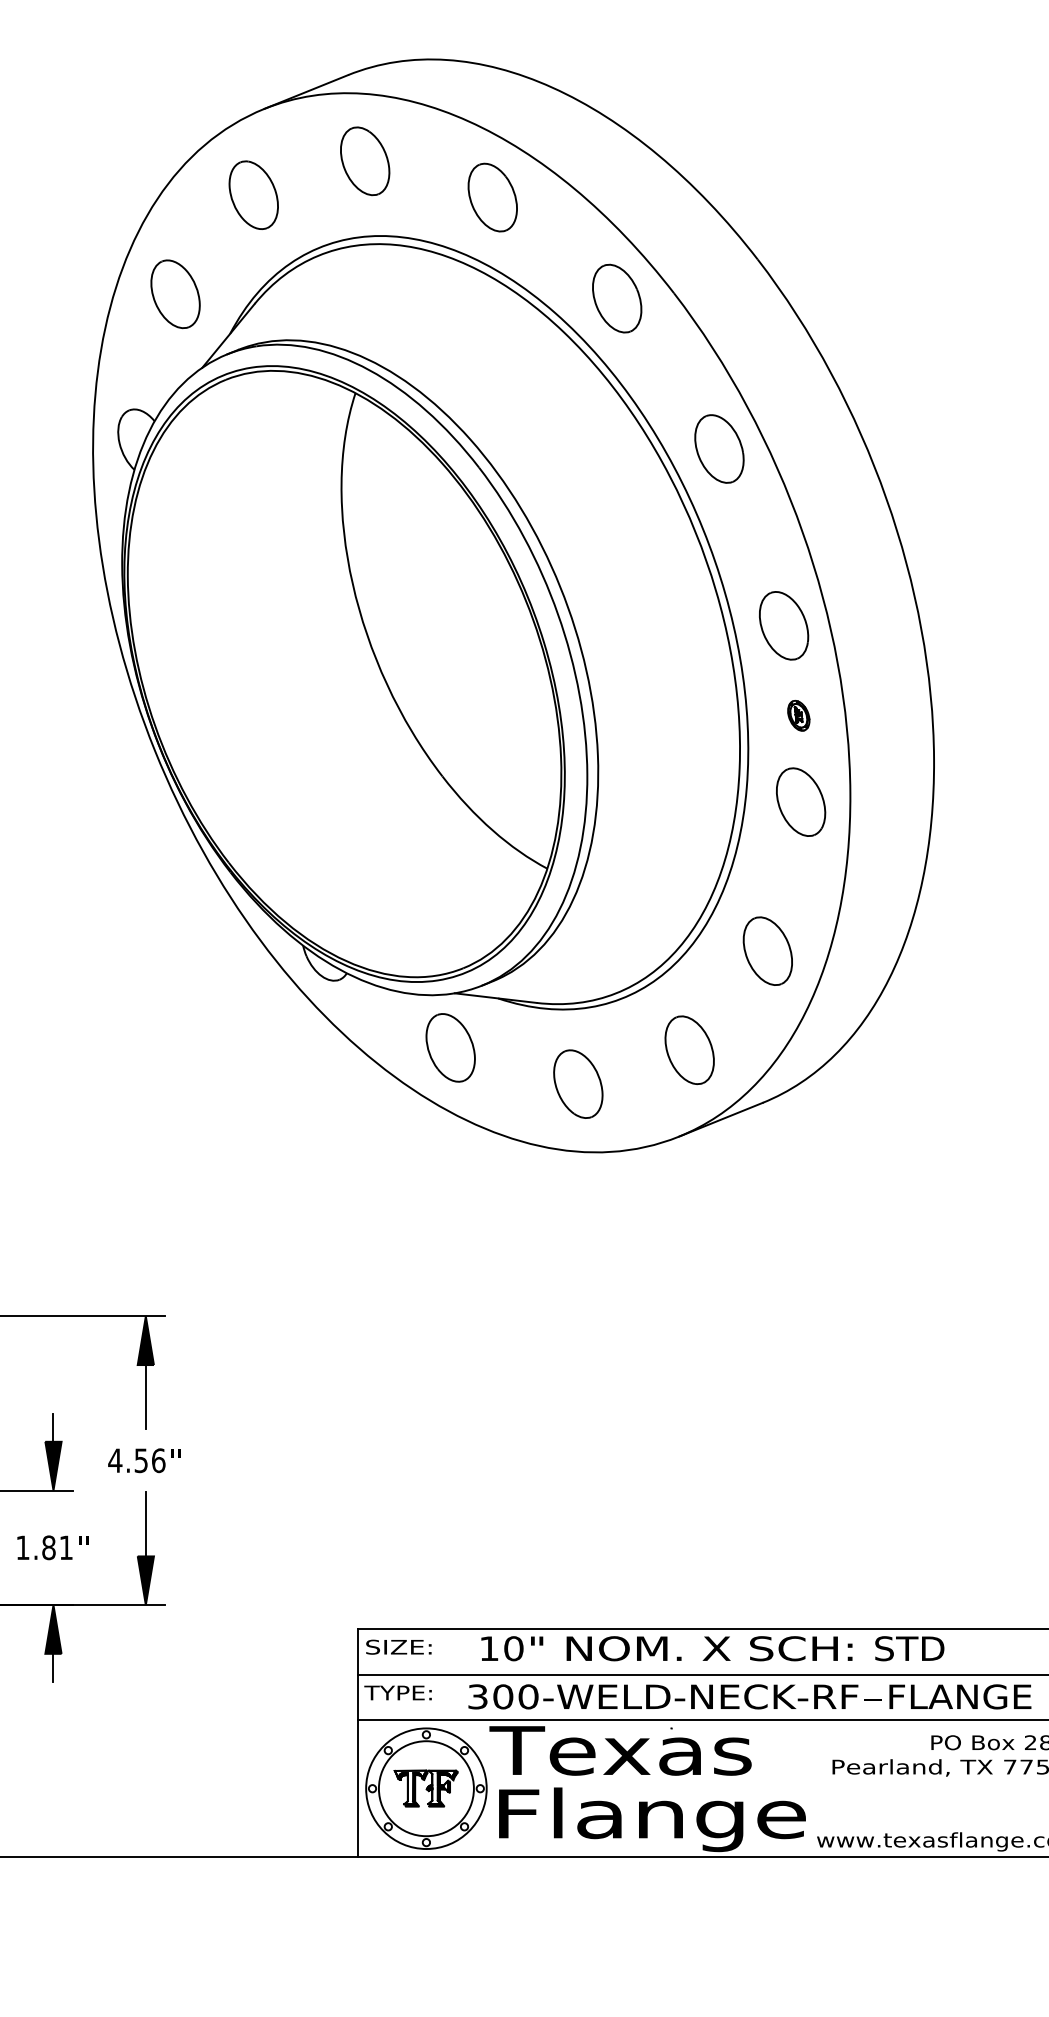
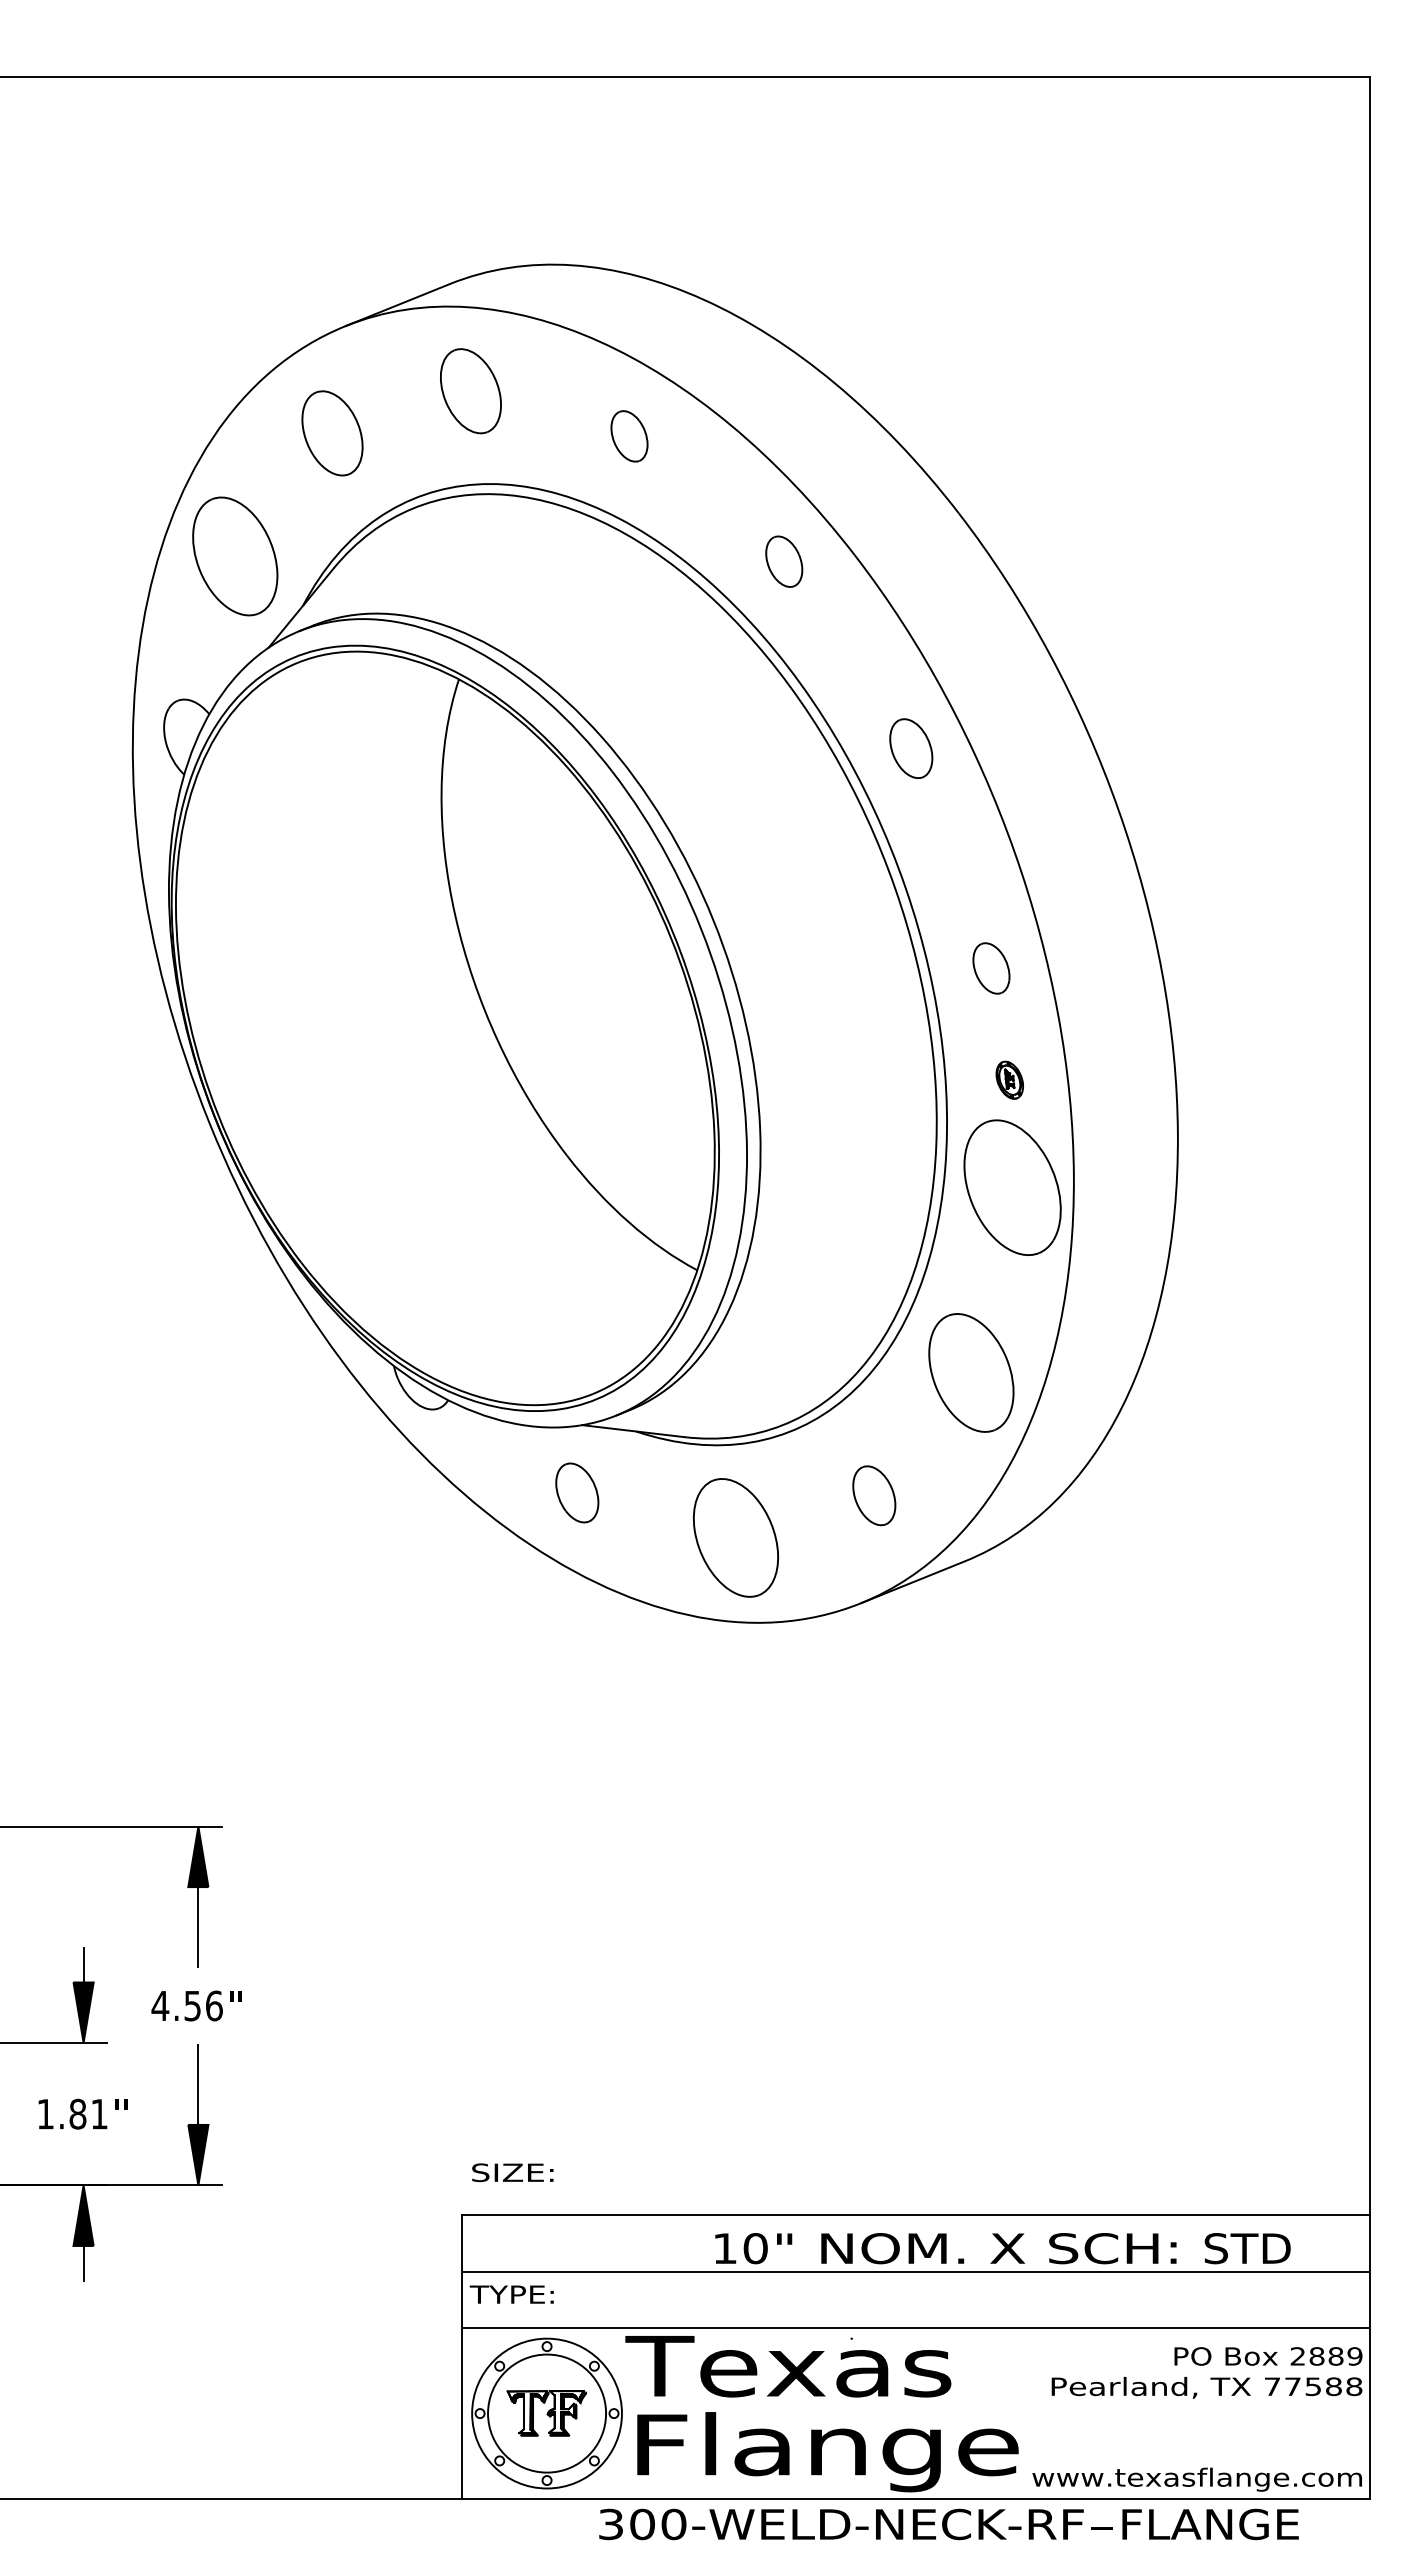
part: (492, 197) -> (629, 436), size x0.6
part: (175, 294) -> (235, 556), size x1.4
part: (617, 298) -> (784, 561), size x0.6
part: (719, 448) -> (911, 748), size x0.7
part: (784, 625) -> (991, 968), size x0.6
part: (800, 802) -> (1012, 1187), size x1.6
part: (767, 950) -> (971, 1372), size x1.4
part: (450, 1047) -> (577, 1492), size x0.7
part: (689, 1049) -> (874, 1495), size x0.7
part: (578, 1084) -> (735, 1538), size x1.4
text: (398, 1647) -> (512, 2172), moved
text: (712, 1648) -> (1002, 2248), moved
text: (749, 1696) -> (948, 2524), moved

